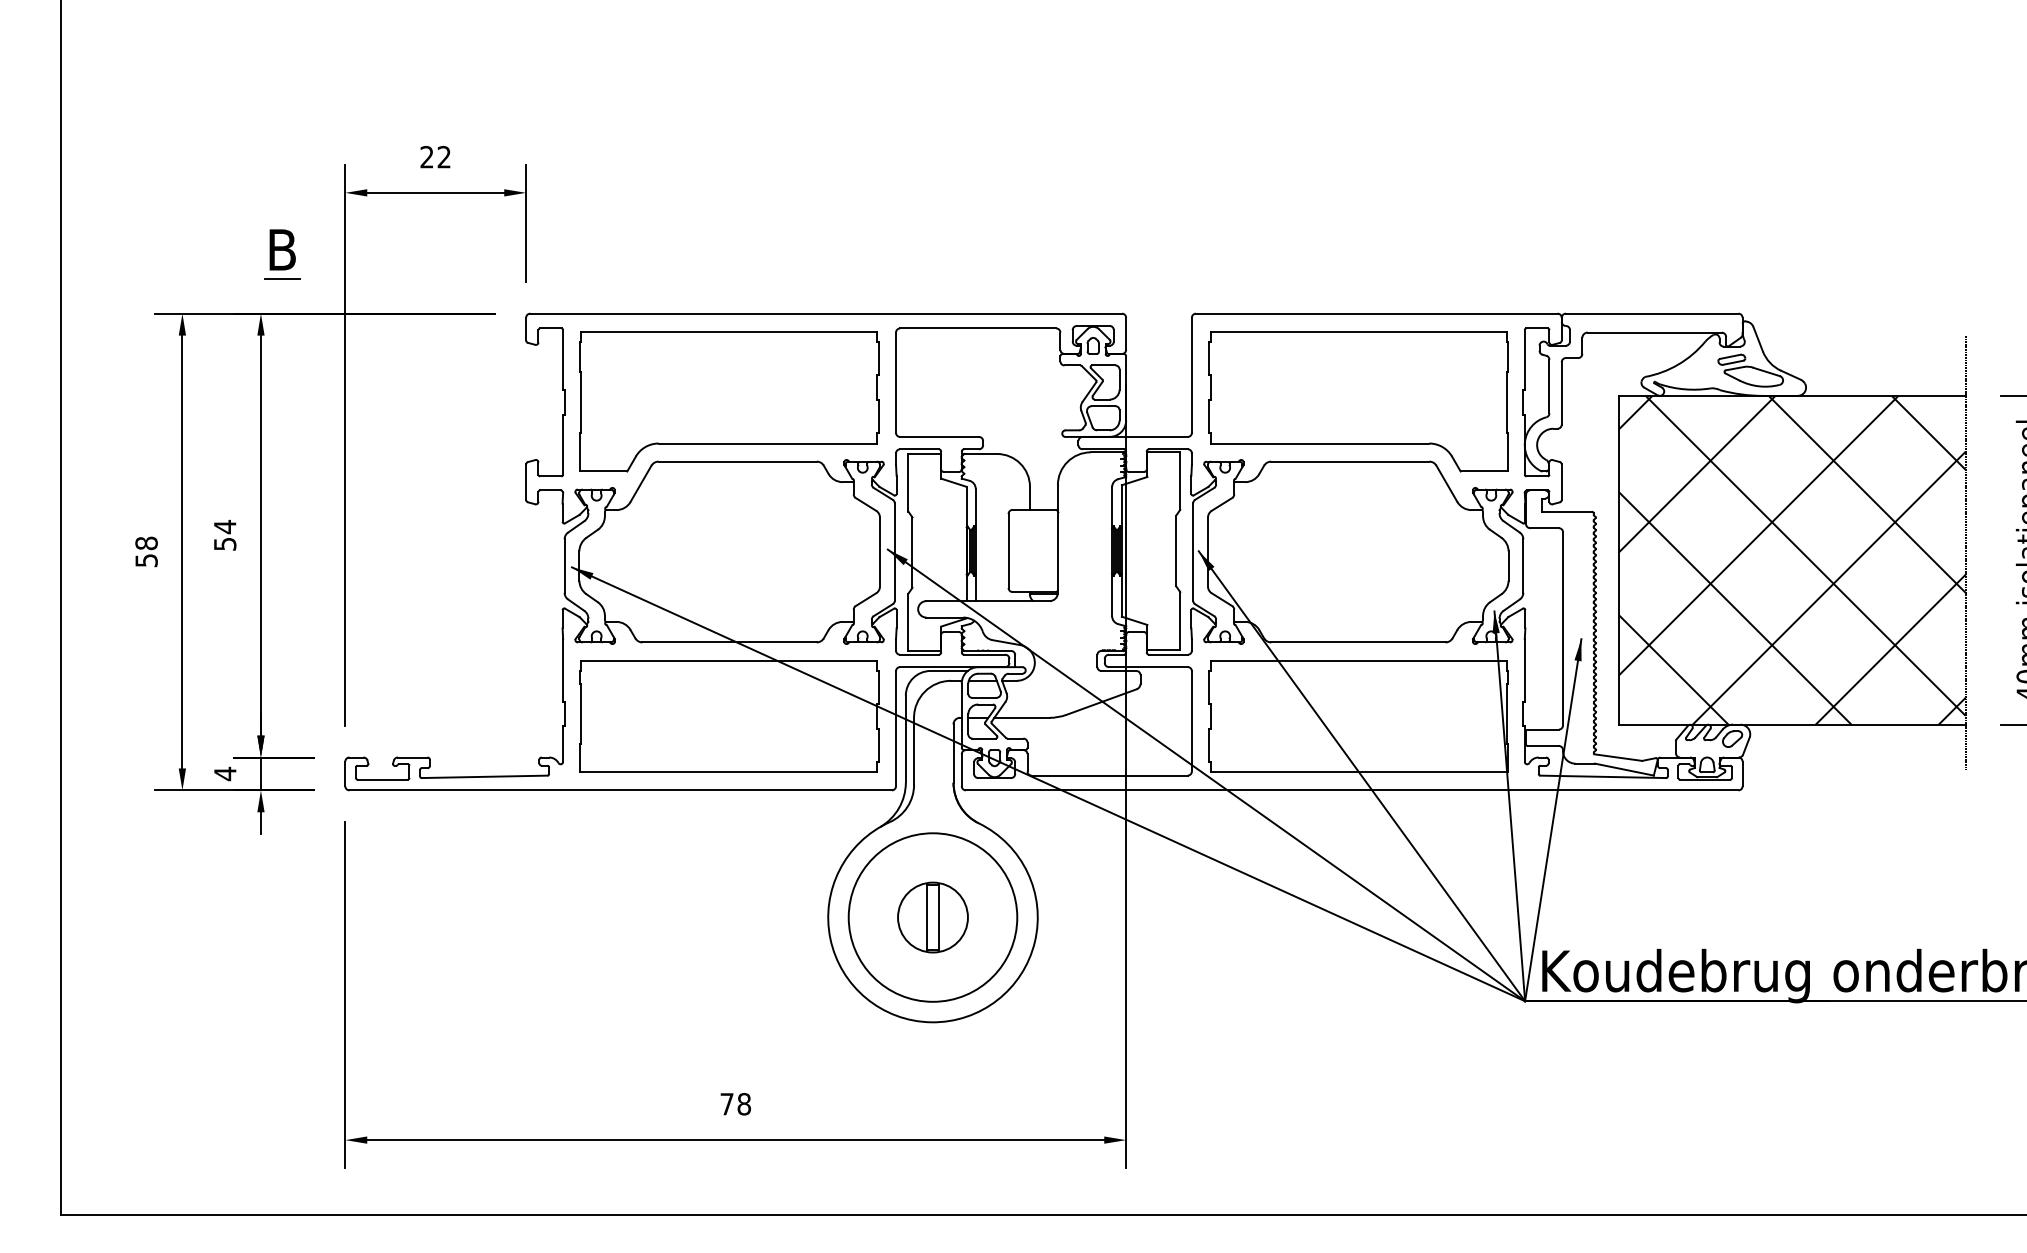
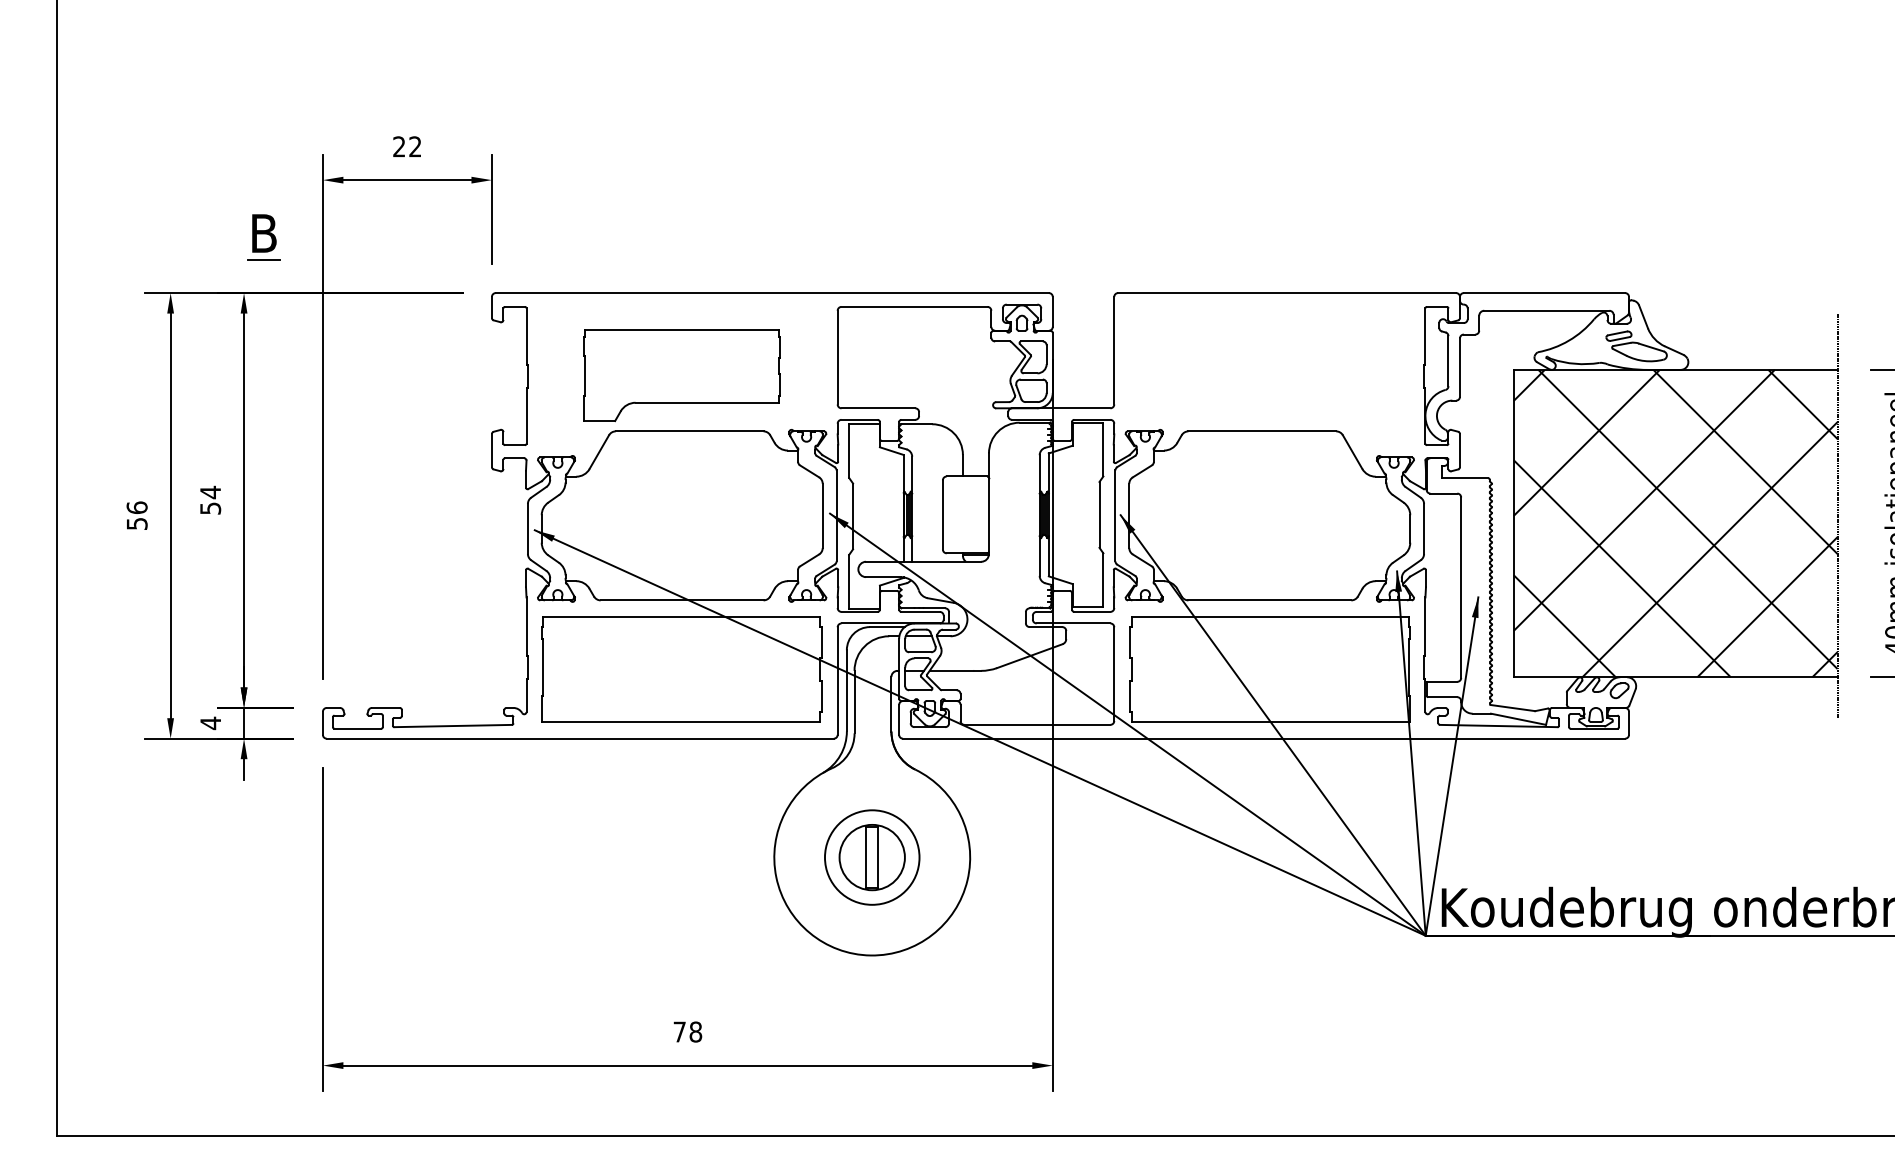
part: (728, 401) -> (681, 375), size x0.7
part: (1357, 401) -> (1269, 375), removed
text: (145, 543) -> (136, 507), 58 -> 56
circle: (933, 917) -> (872, 857), size x0.6

